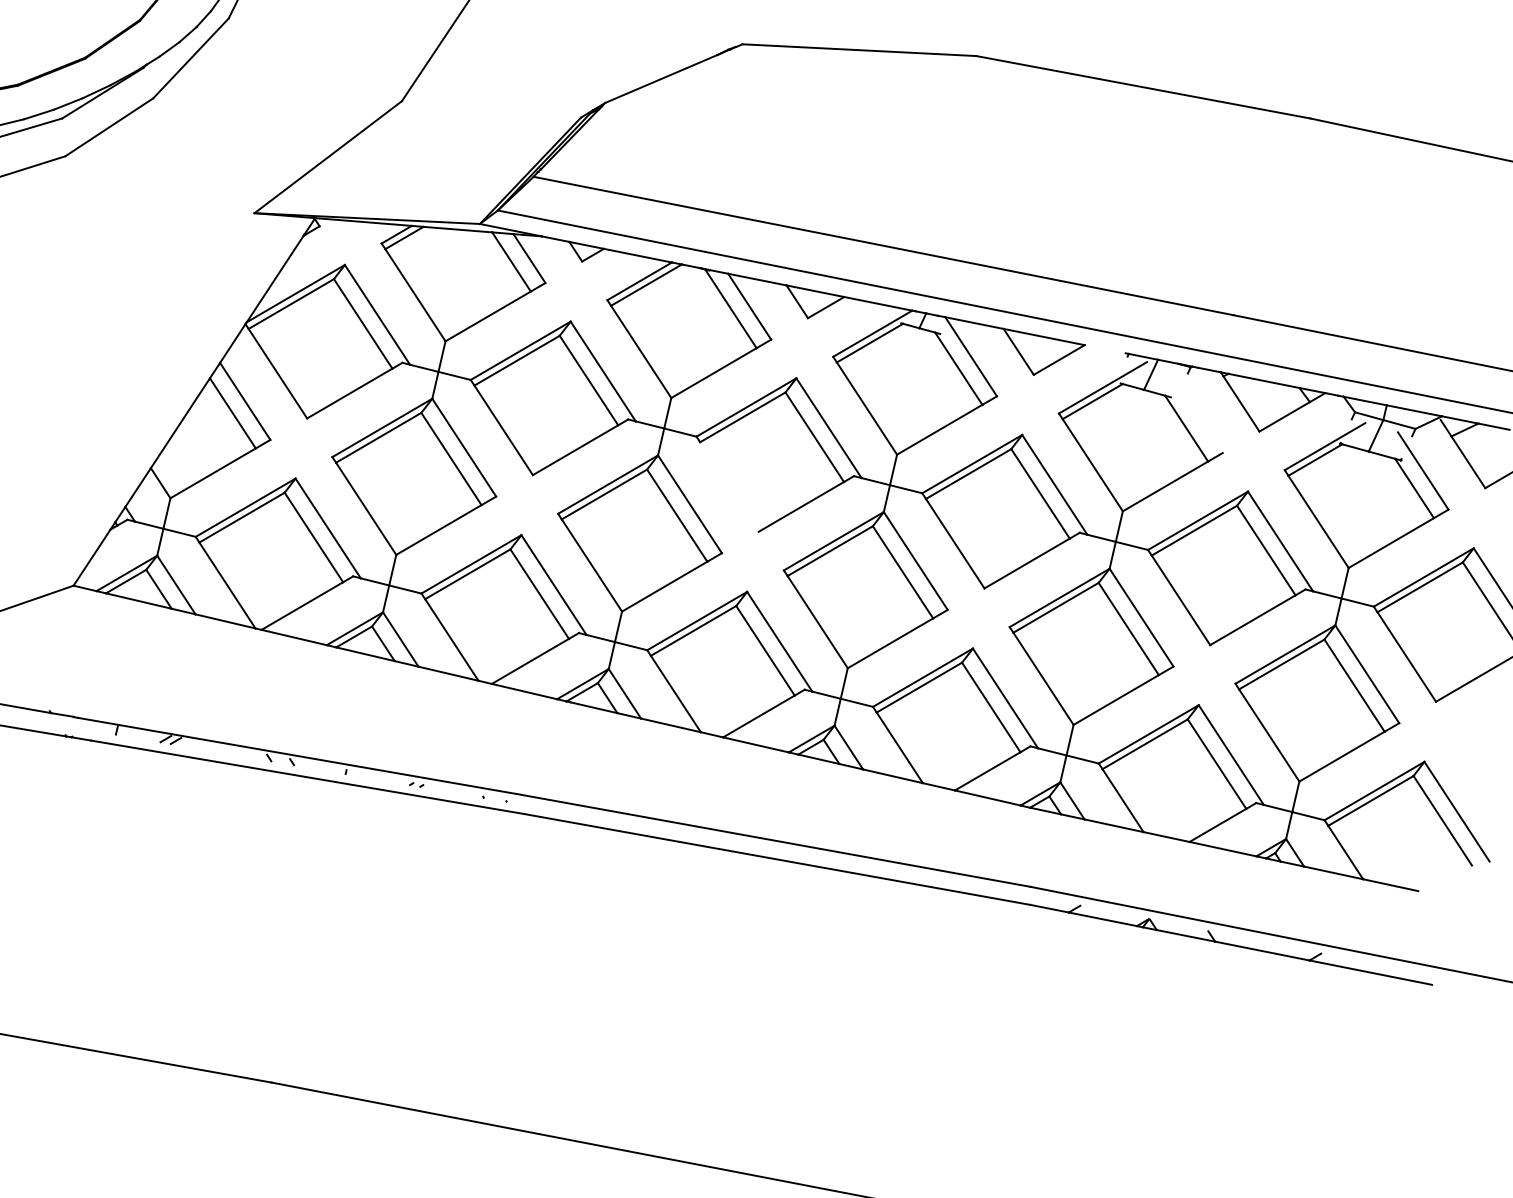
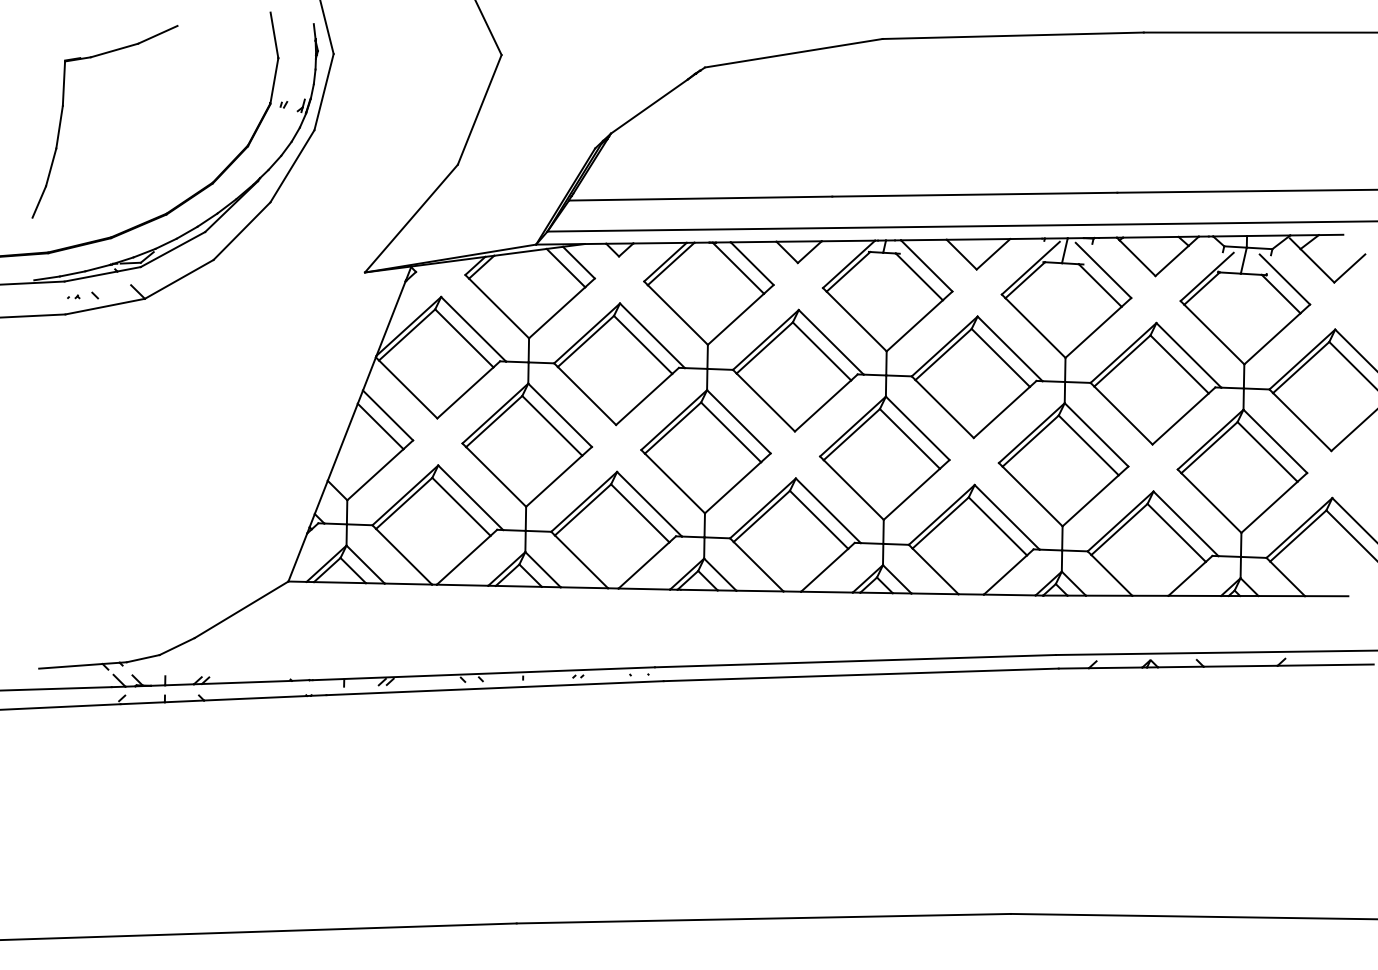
line: (1105, 348) -> (1026, 238), added
line: (1194, 410) -> (1103, 270), added
line: (729, 486) -> (765, 402), added

